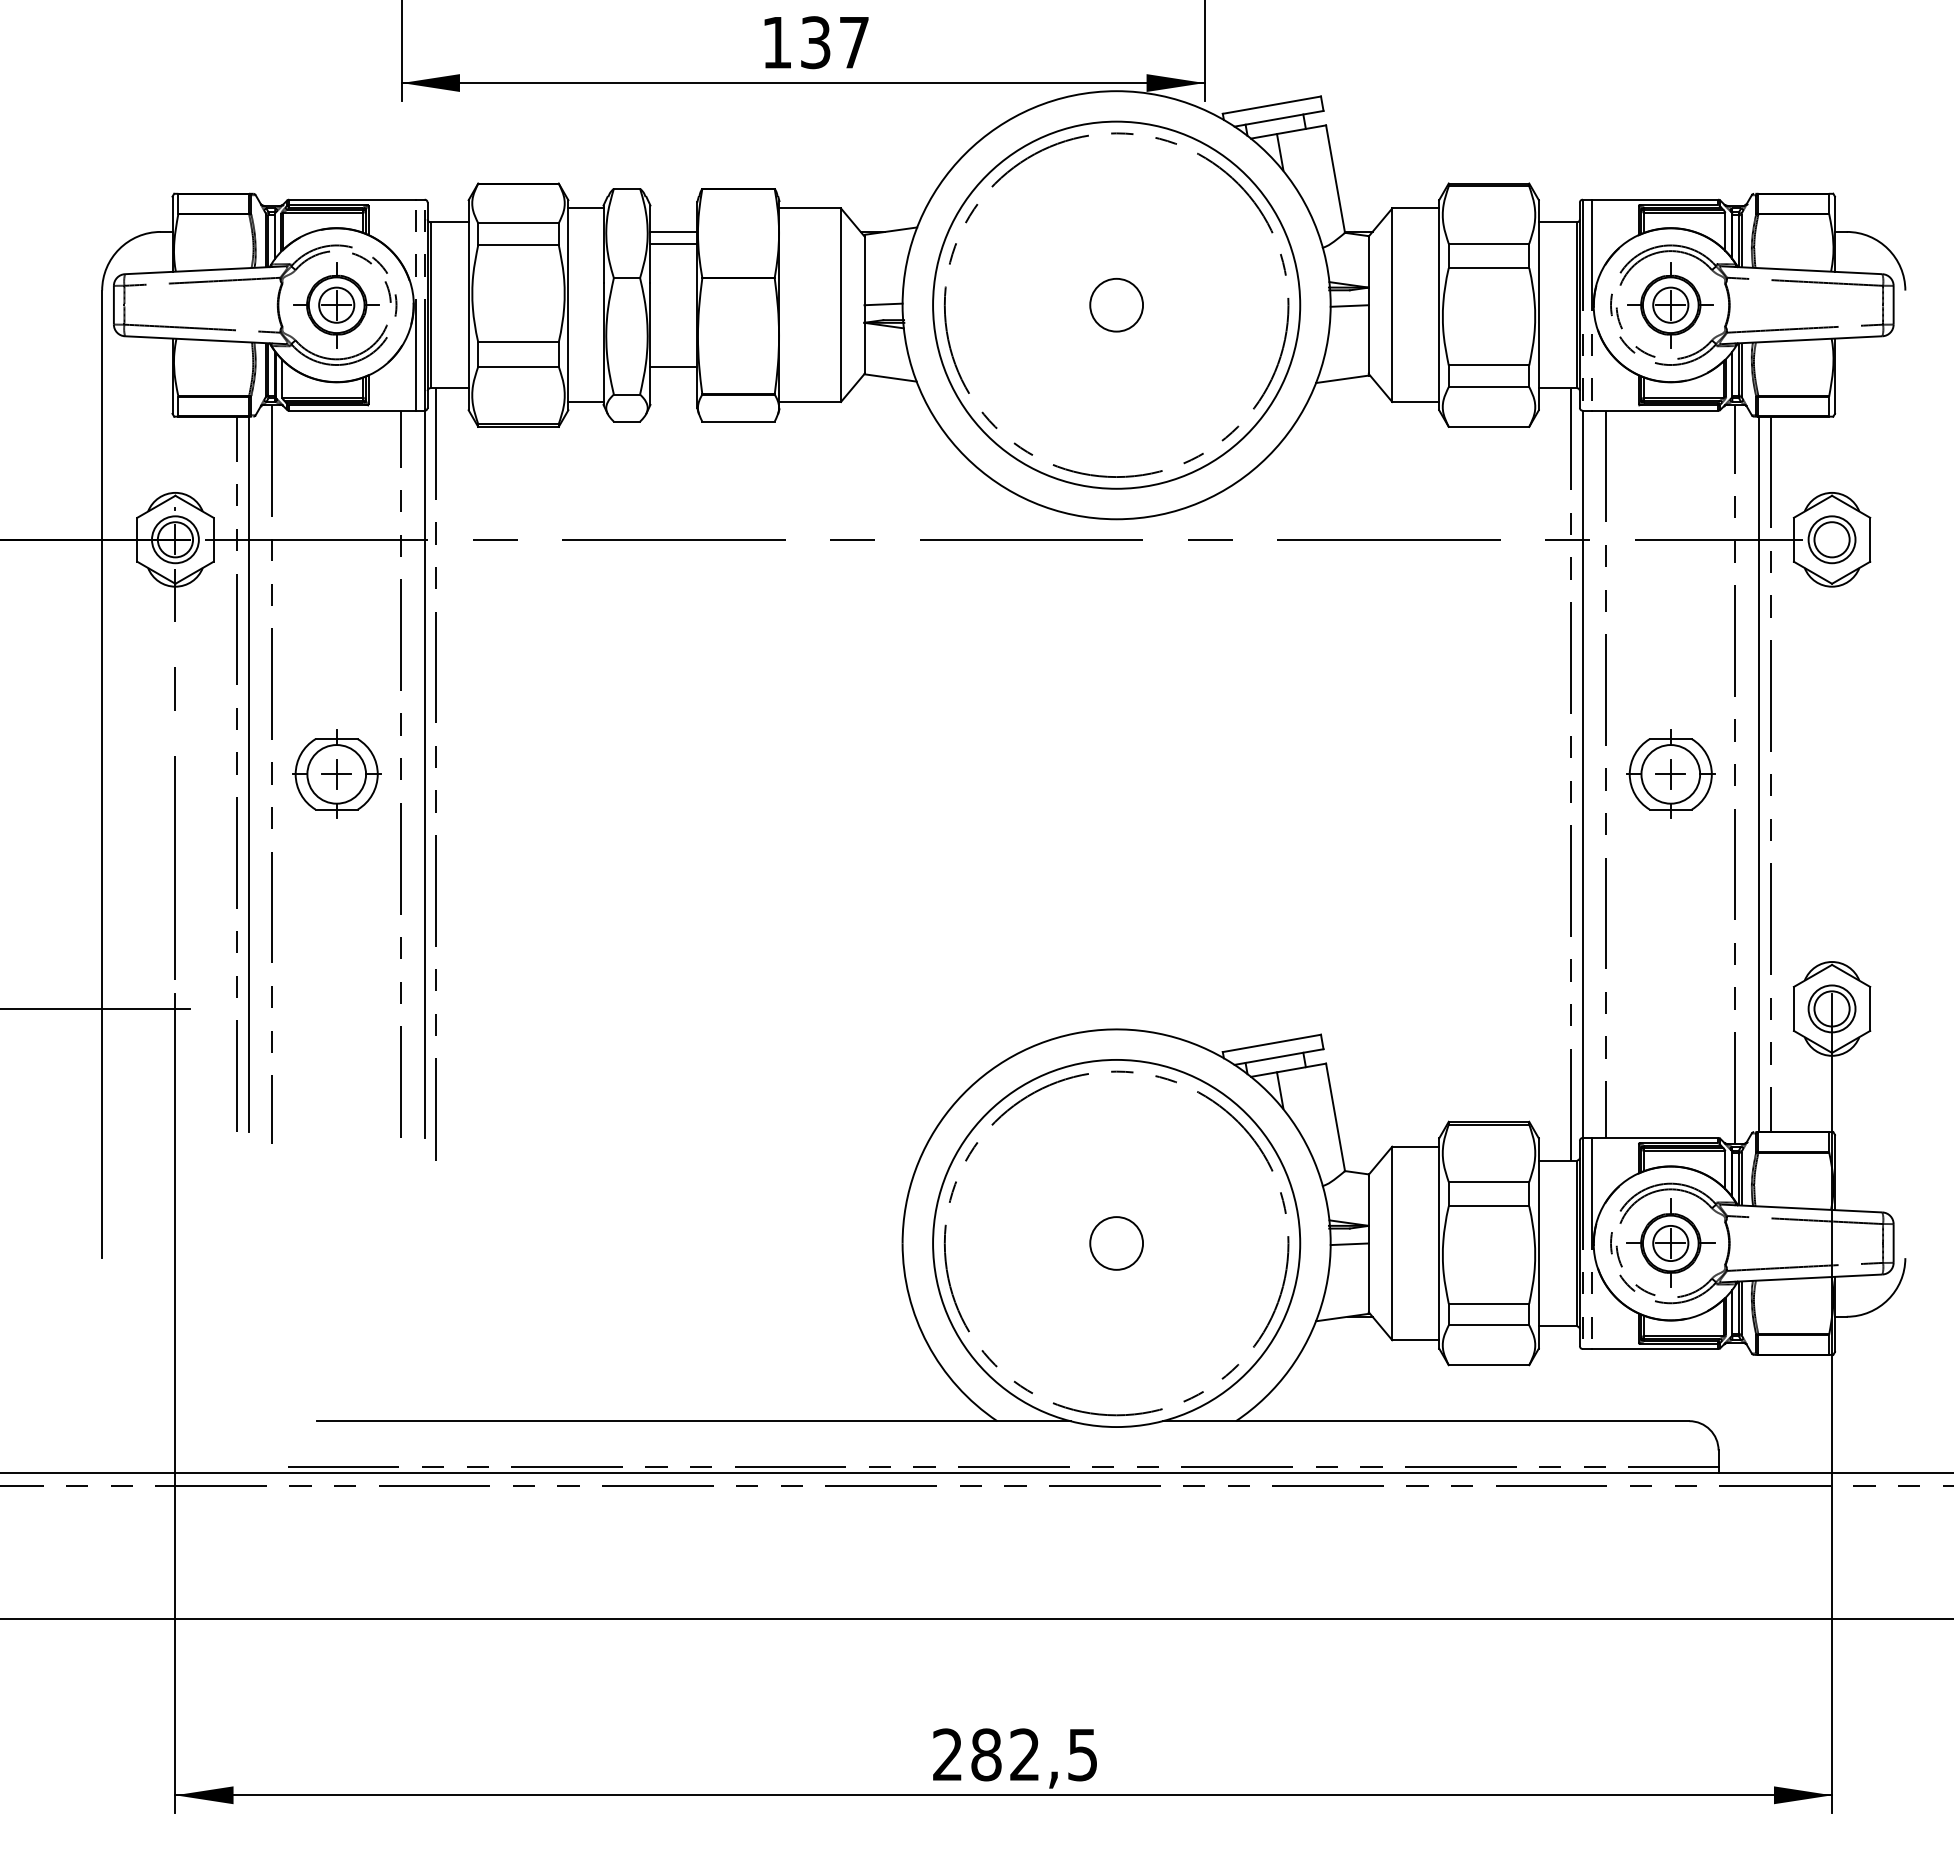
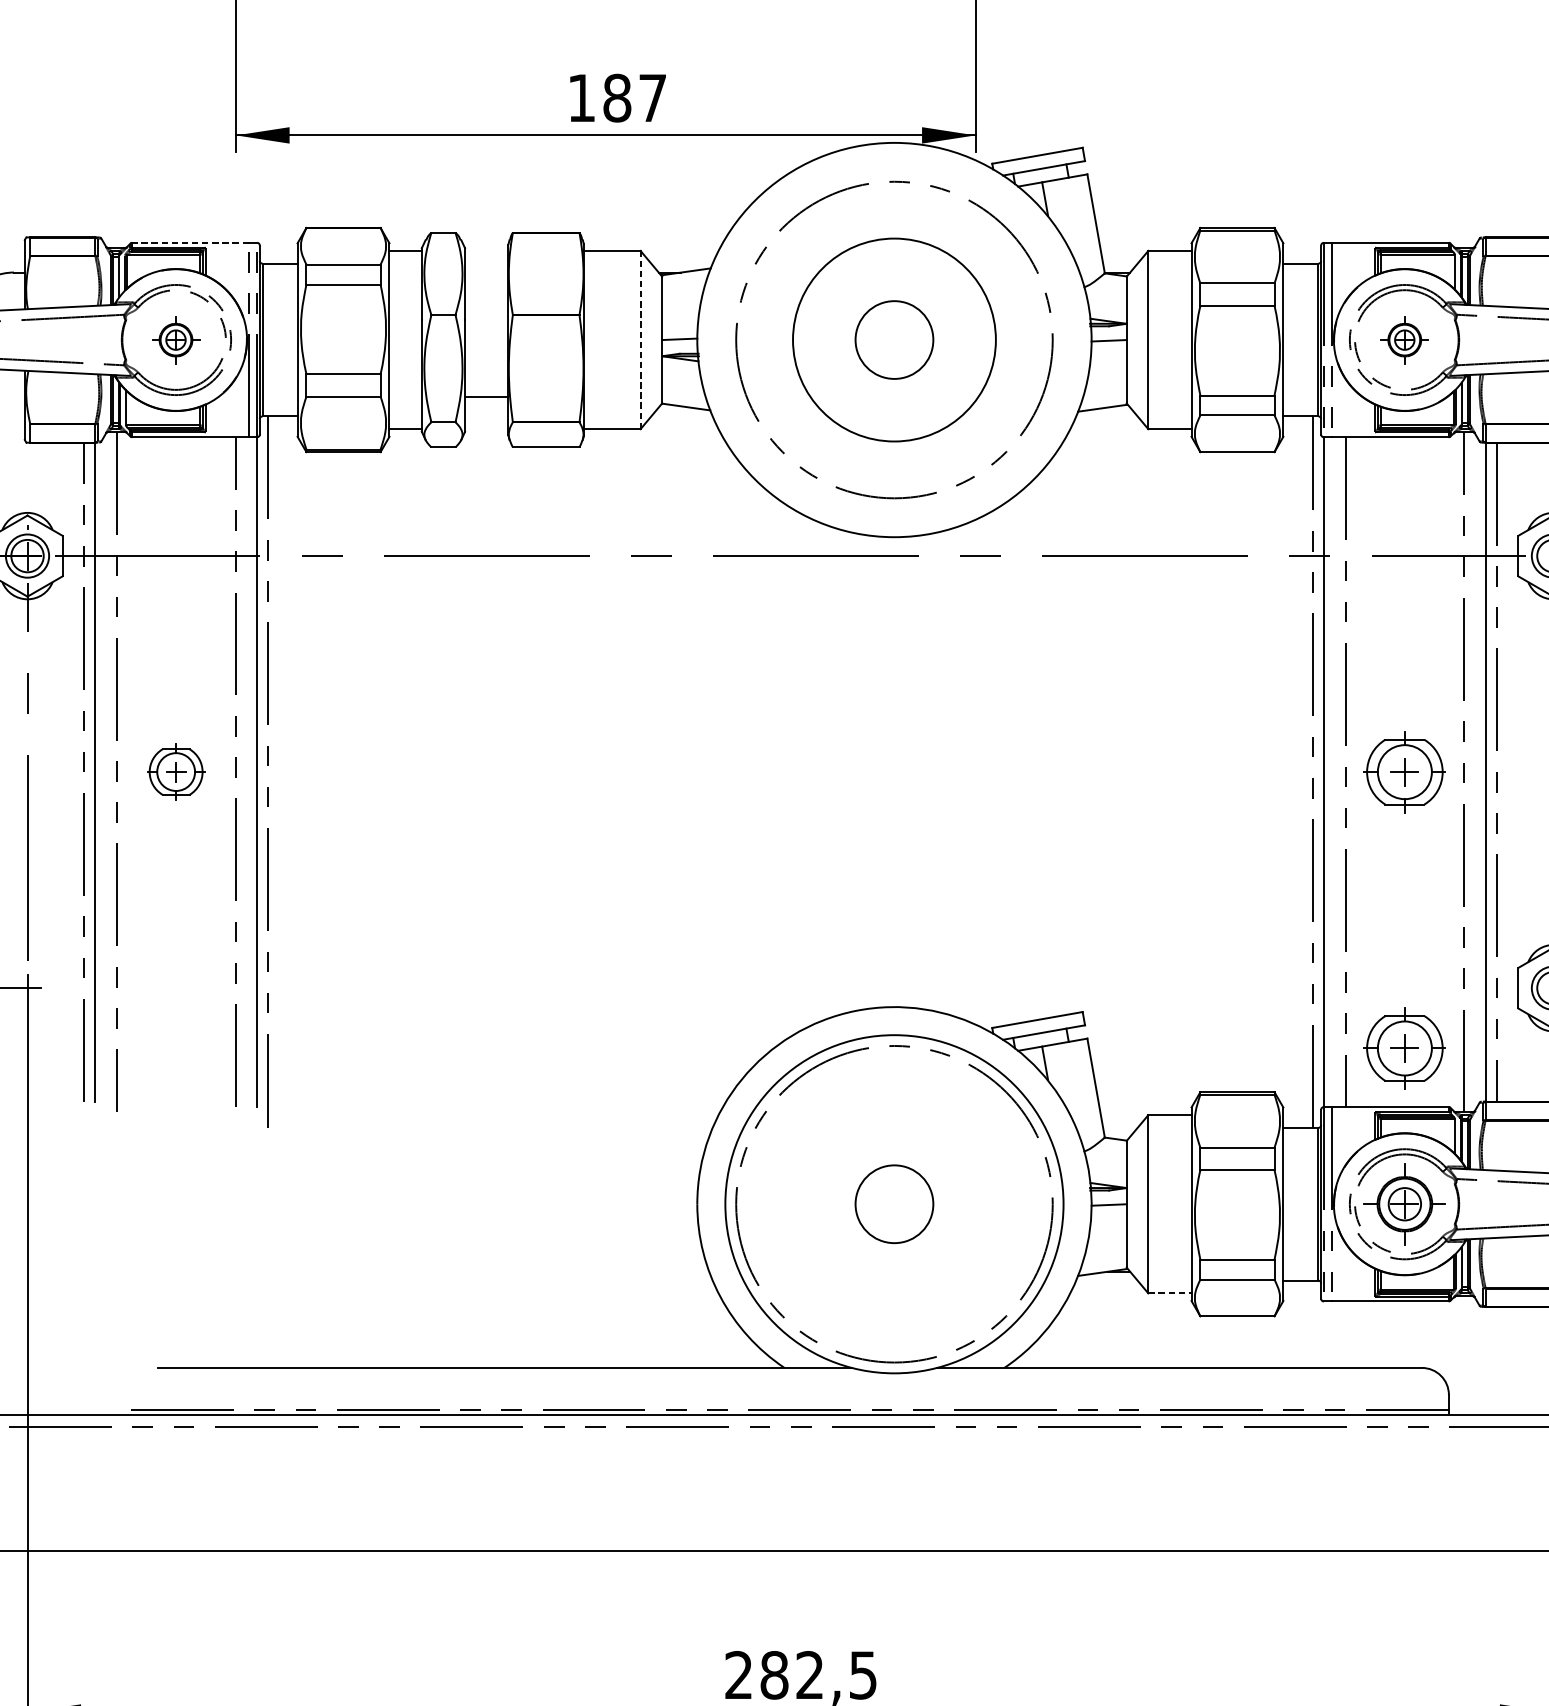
text: (815, 42) -> (617, 98), 137 -> 187
line: (352, 199) -> (190, 242), solid -> dashed
line: (673, 231) -> (486, 272), removed
line: (673, 243) -> (486, 283), removed
circle: (1116, 304) -> (894, 339), size x0.6
circle: (1116, 304) -> (894, 339), size x1.6
part: (336, 305) -> (175, 340), size x0.6
line: (841, 305) -> (641, 340), solid -> dashed
part: (1670, 305) -> (1404, 340), size x0.6
part: (336, 773) -> (175, 771), size x0.7
part: (1670, 1073) -> (1404, 1047), added
circle: (1116, 1243) -> (894, 1204), size x1.6
line: (1416, 1340) -> (1170, 1293), solid -> dashed

